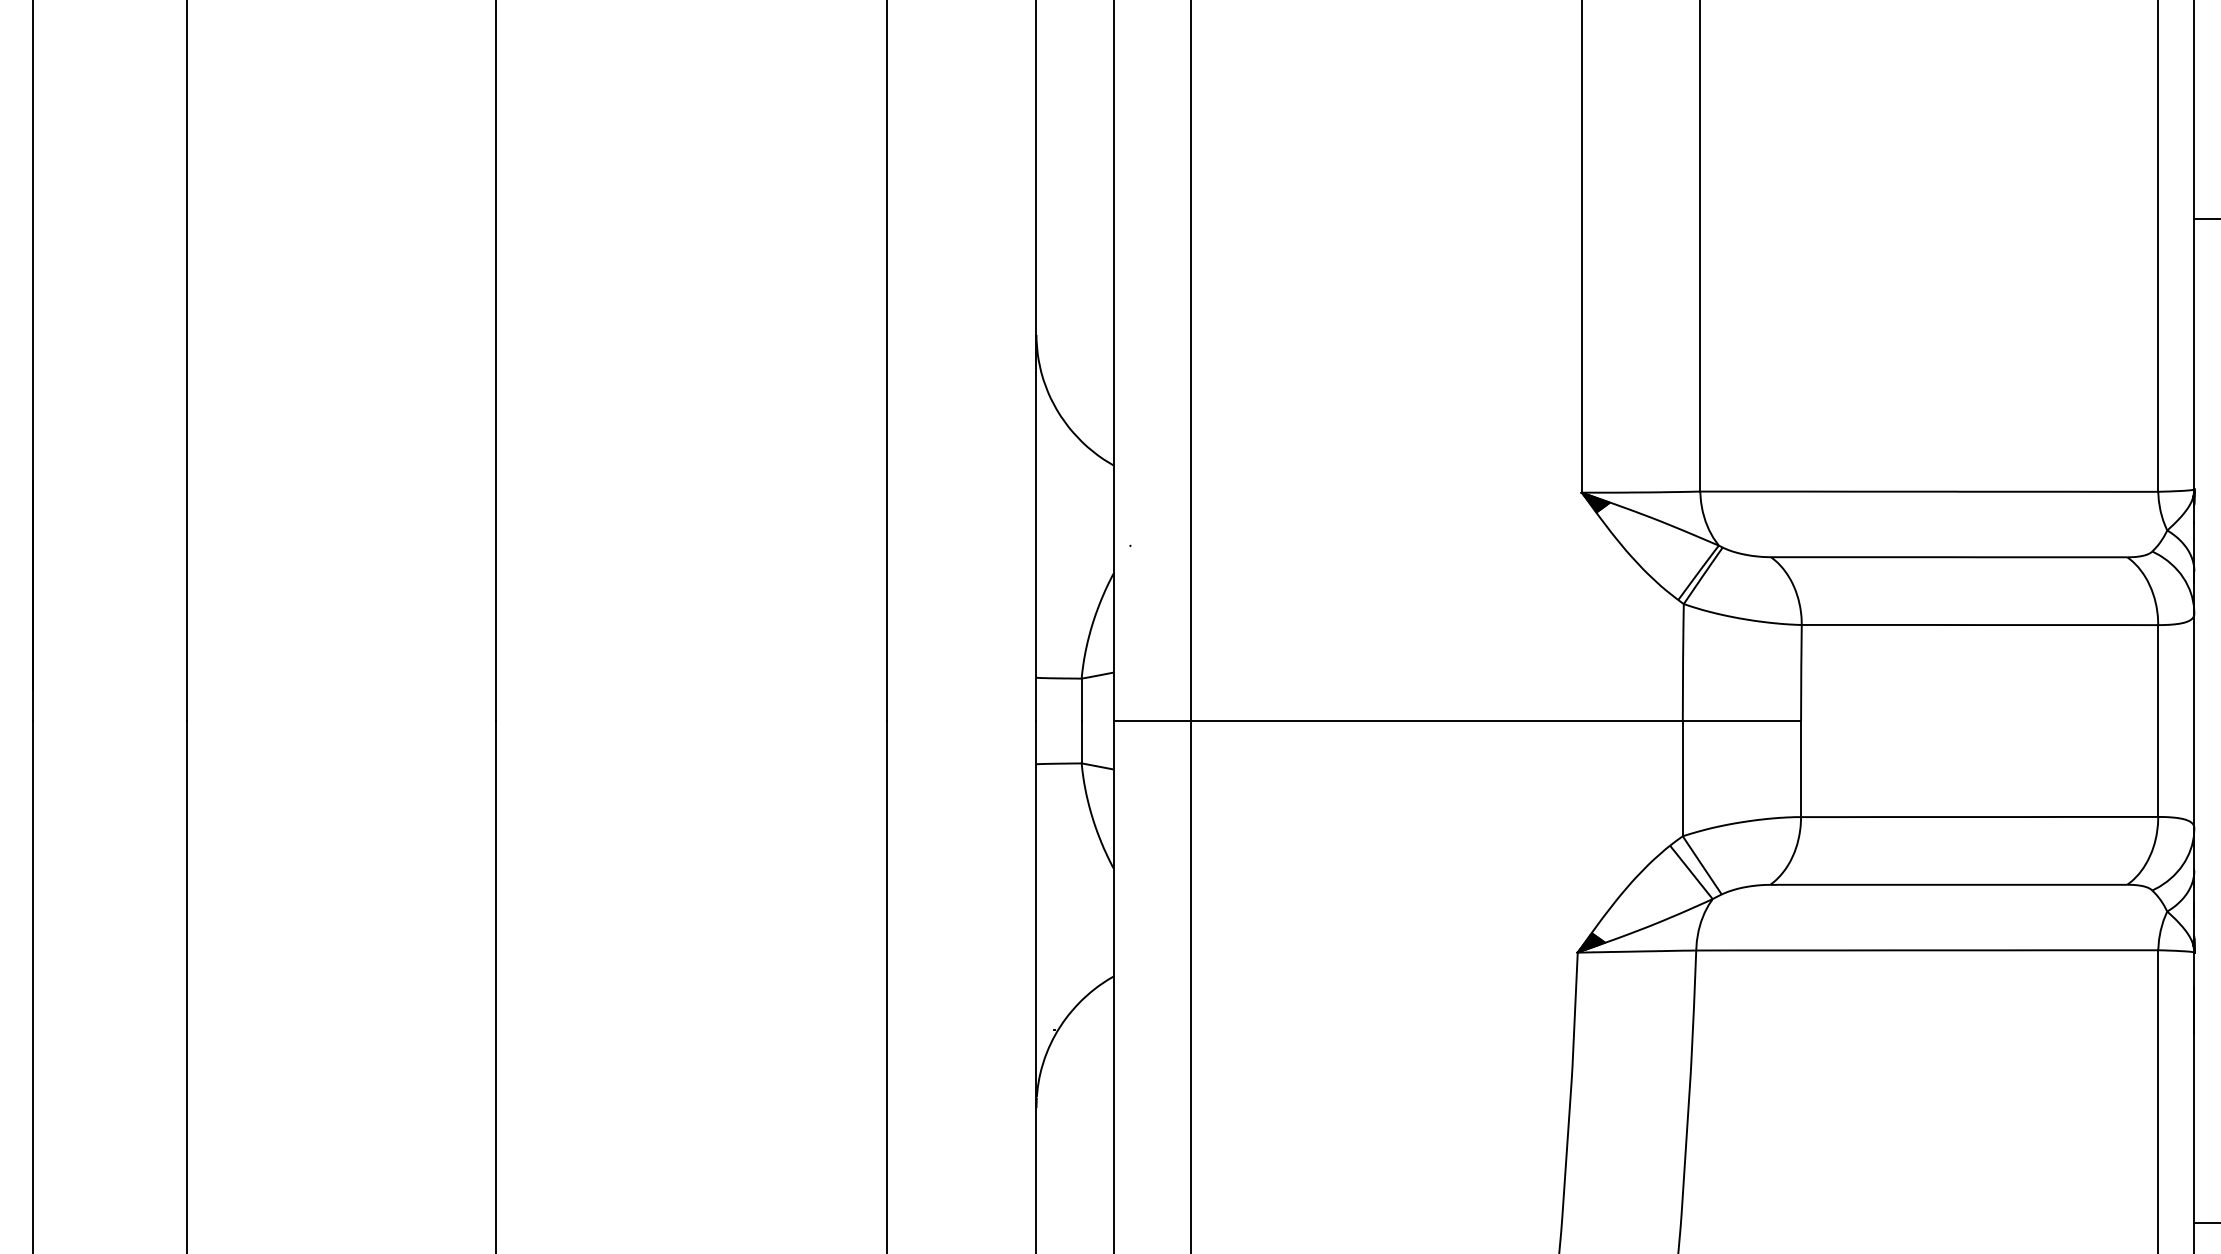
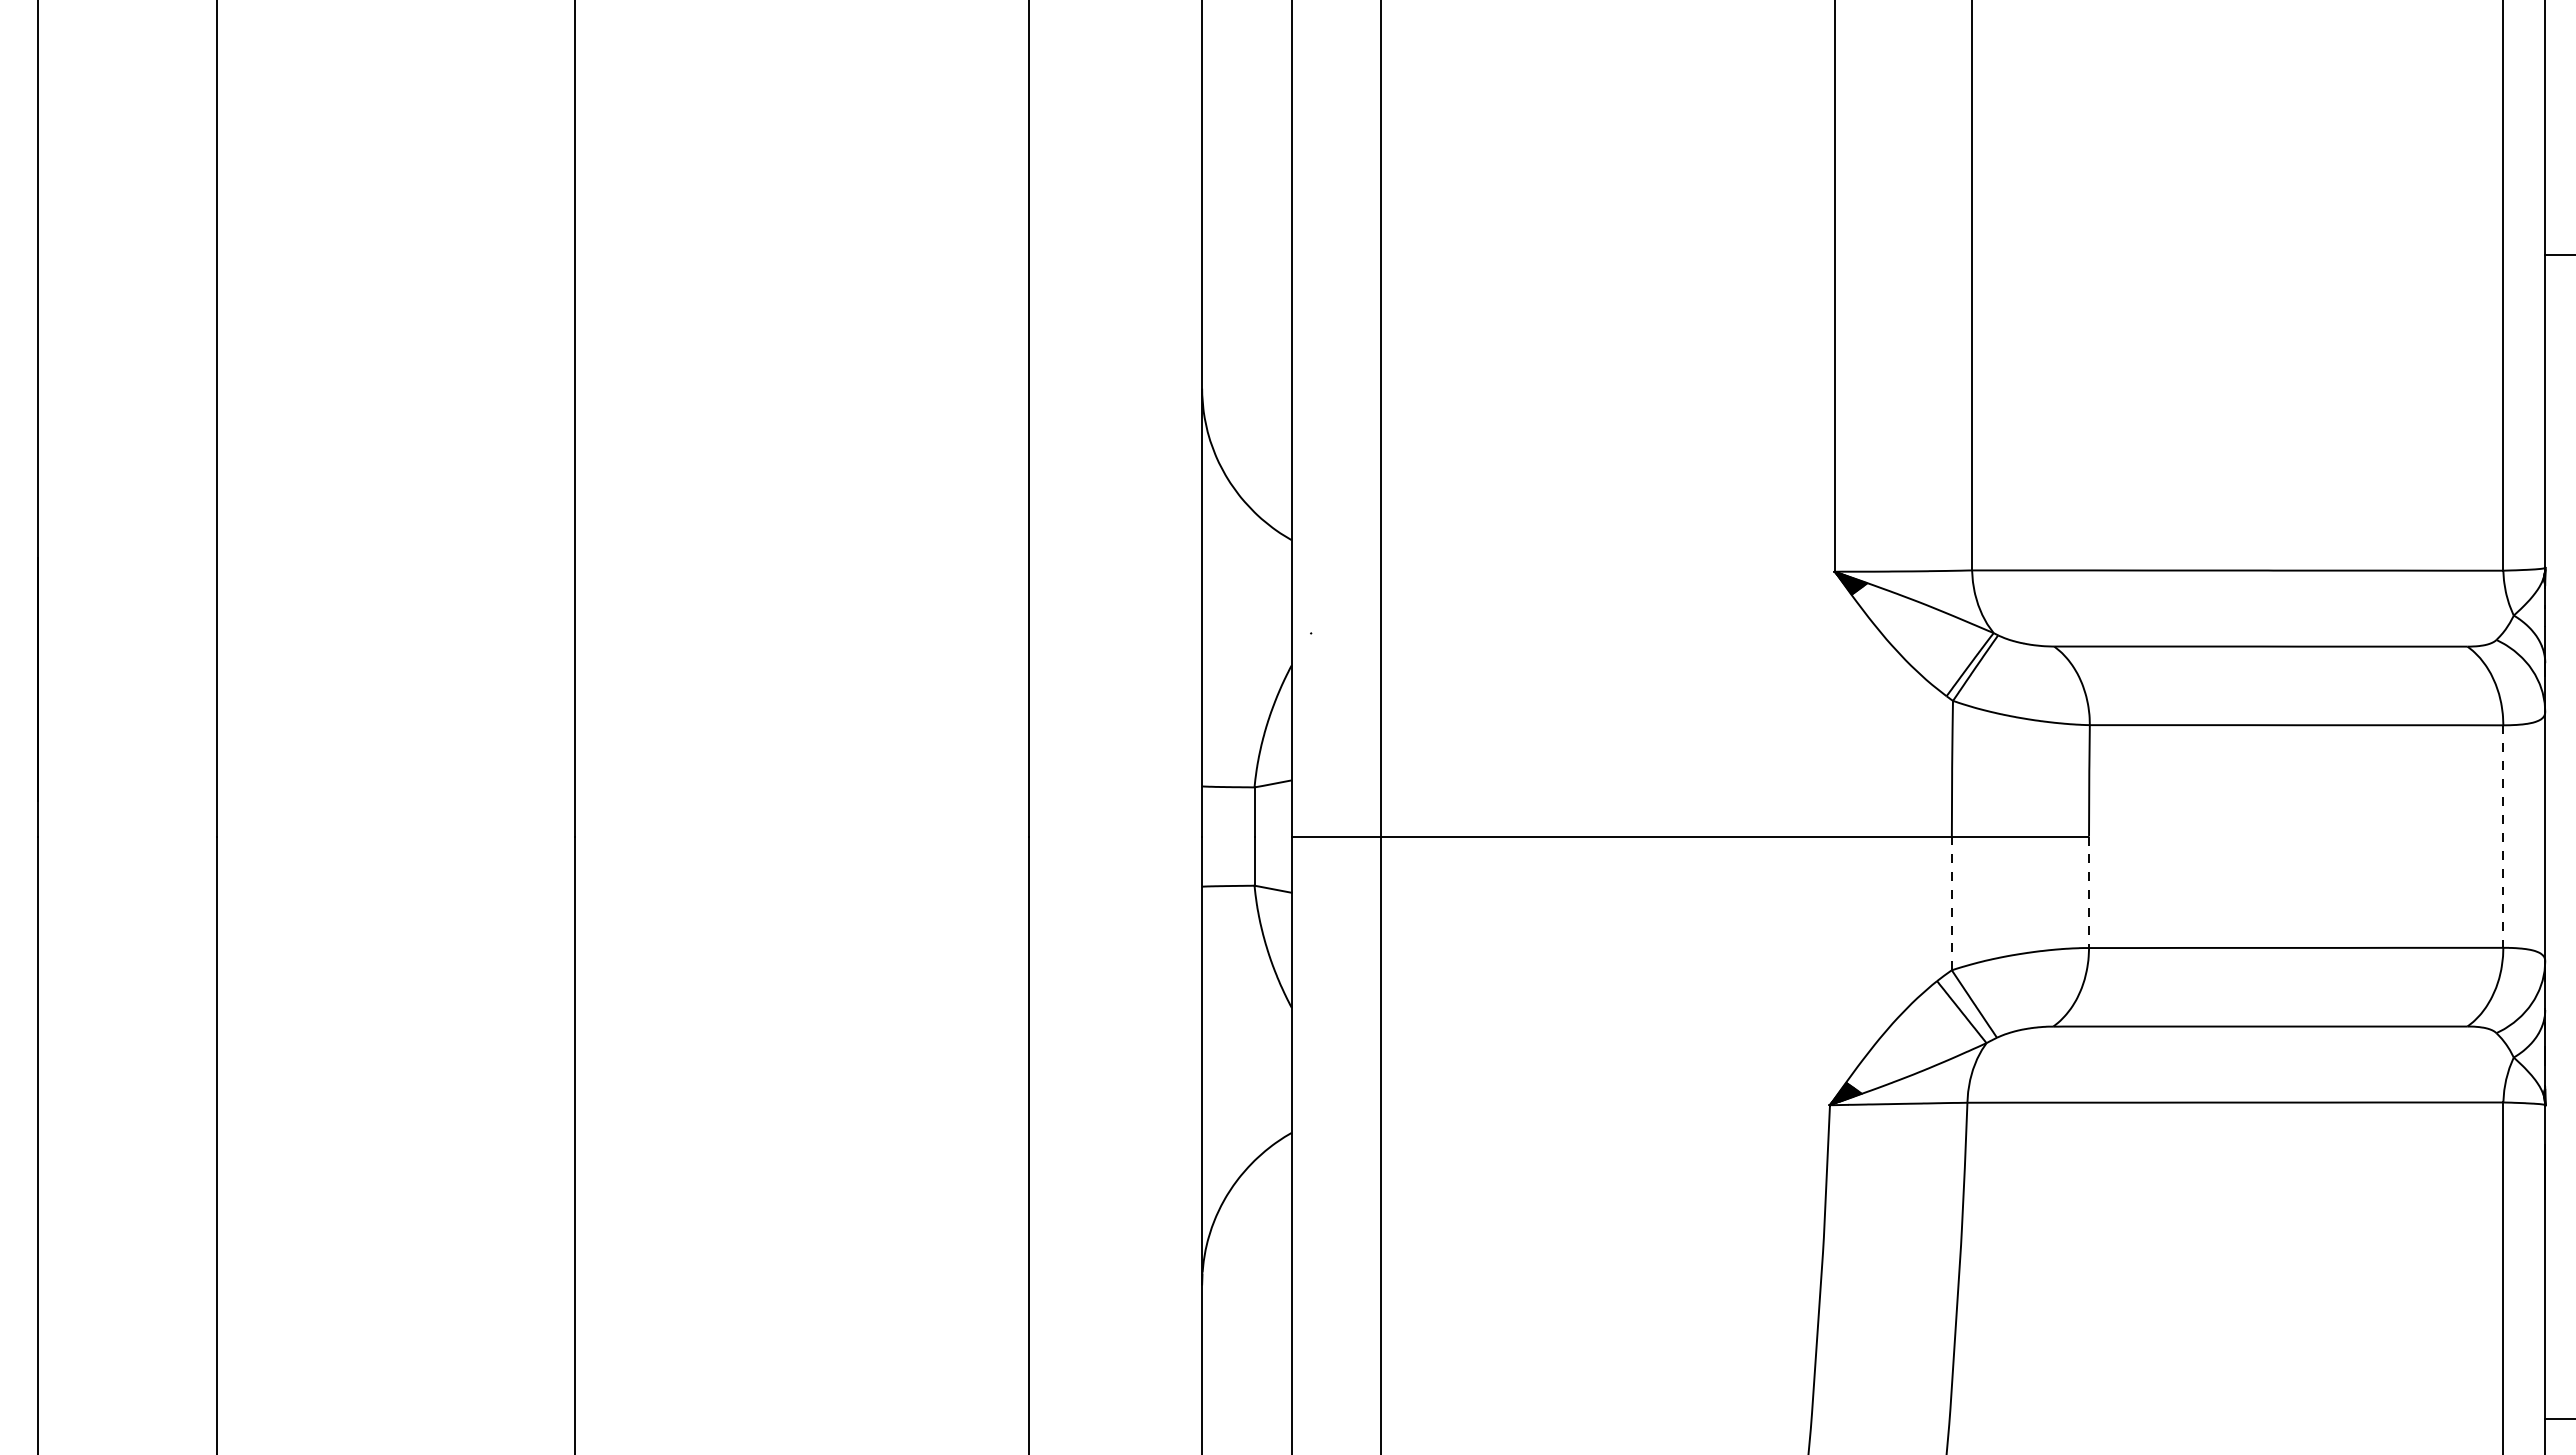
line: (2158, 721) -> (2503, 837), solid -> dashed
line: (1801, 769) -> (2089, 892), solid -> dashed
line: (1682, 778) -> (1951, 903), solid -> dashed

